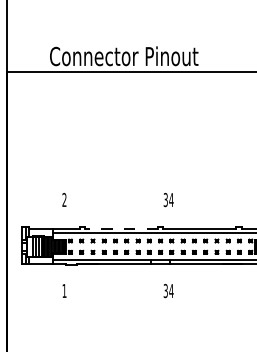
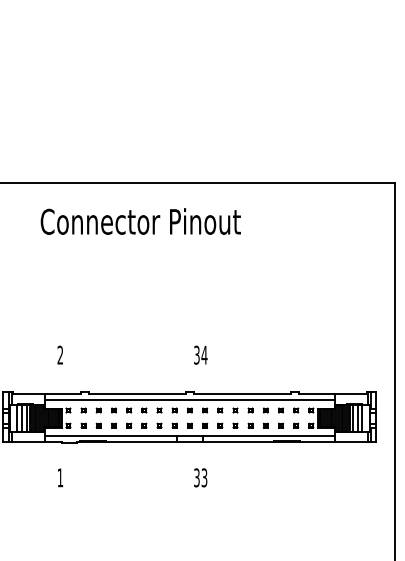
text: (123, 56) -> (140, 221), moved
line: (121, 229) -> (137, 394), dashed -> solid
text: (171, 290) -> (204, 477), 34 -> 33

